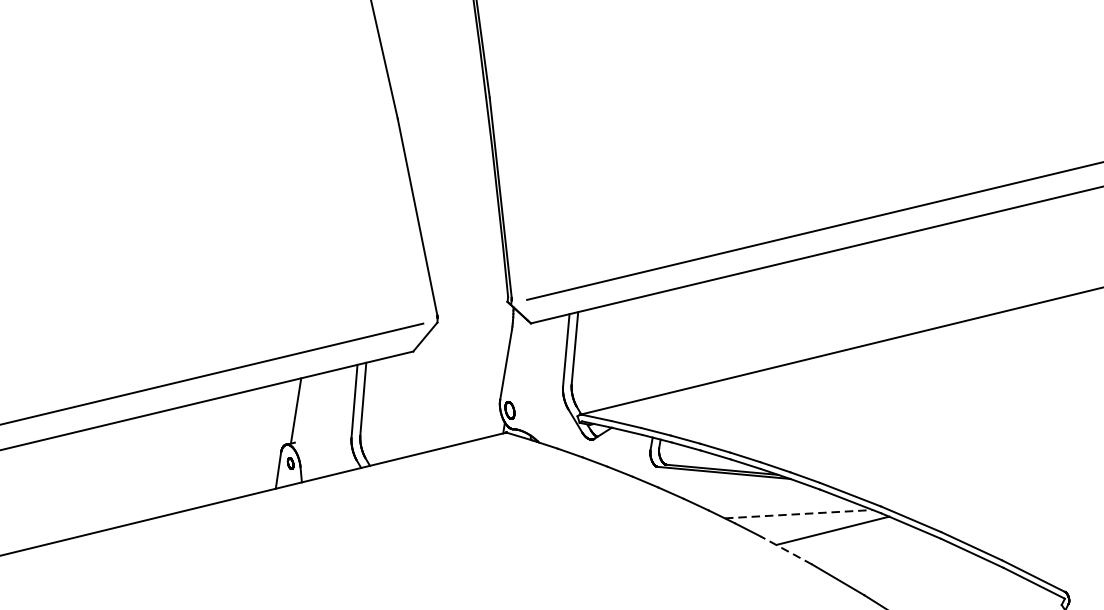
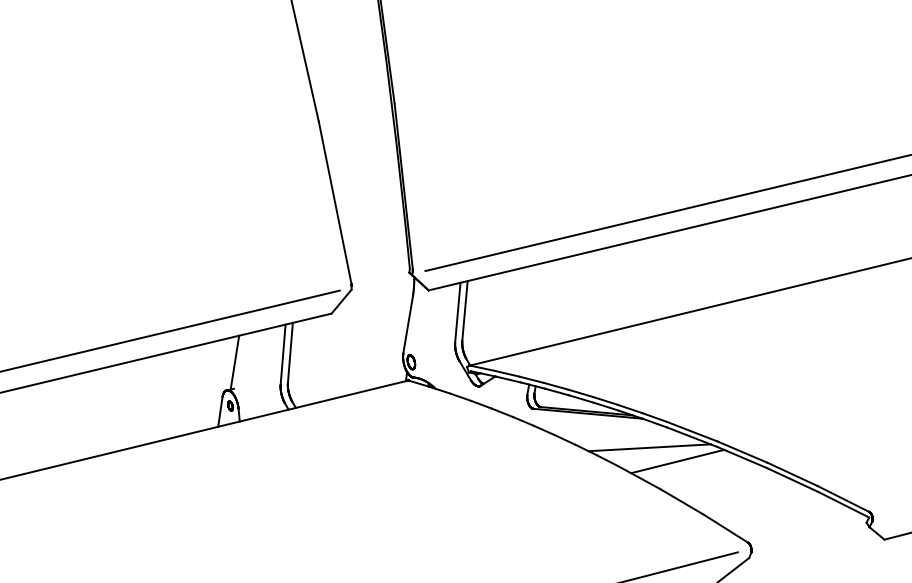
line: (799, 513) -> (650, 447), dashed -> solid
line: (786, 550) -> (639, 477), dashed -> solid

